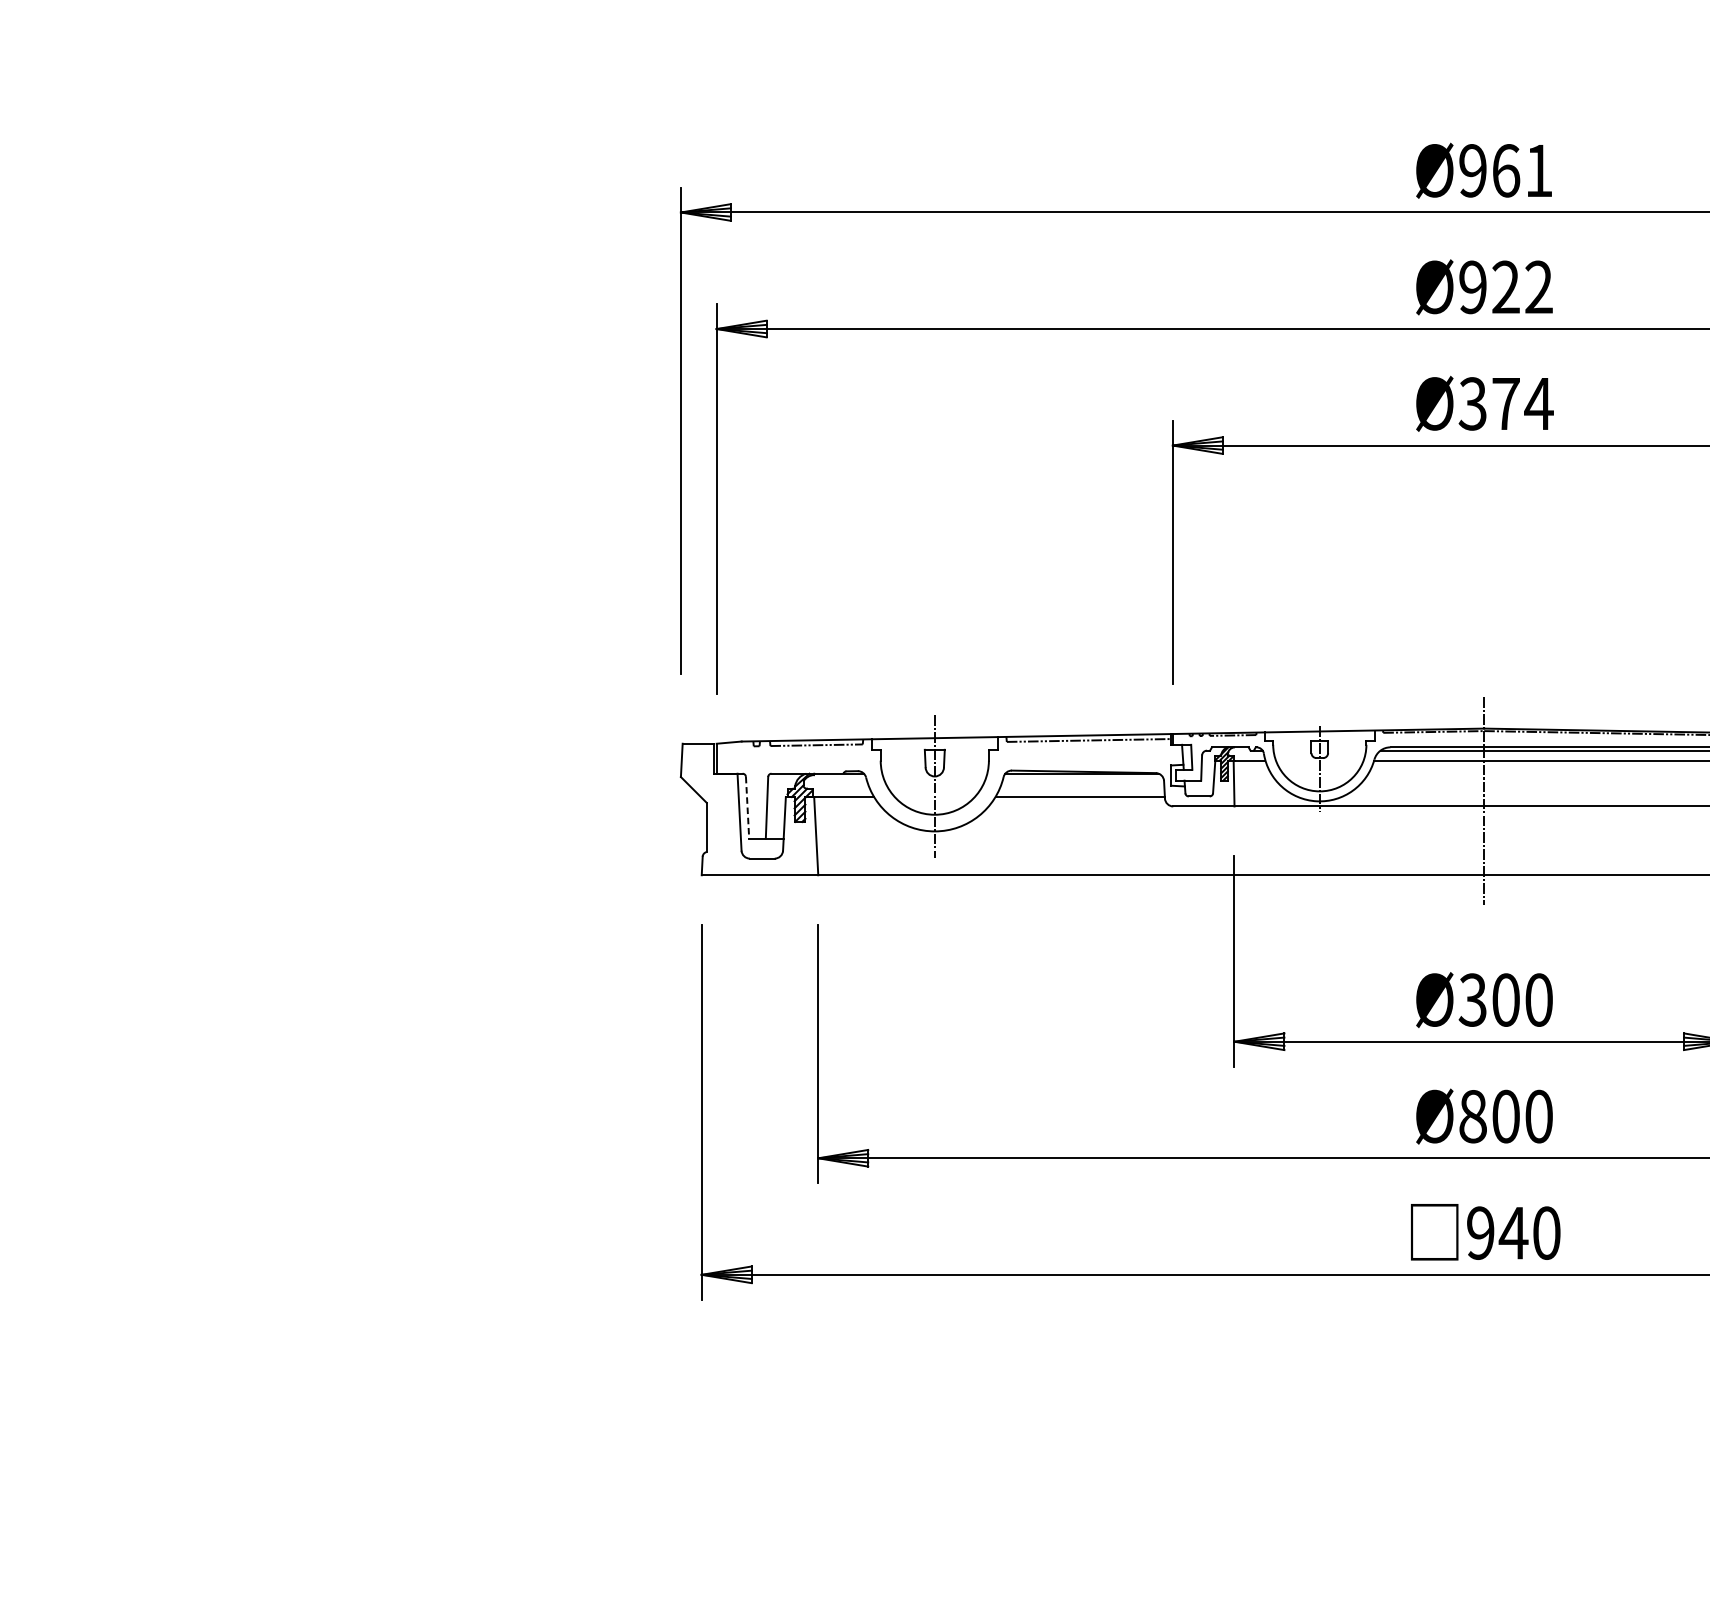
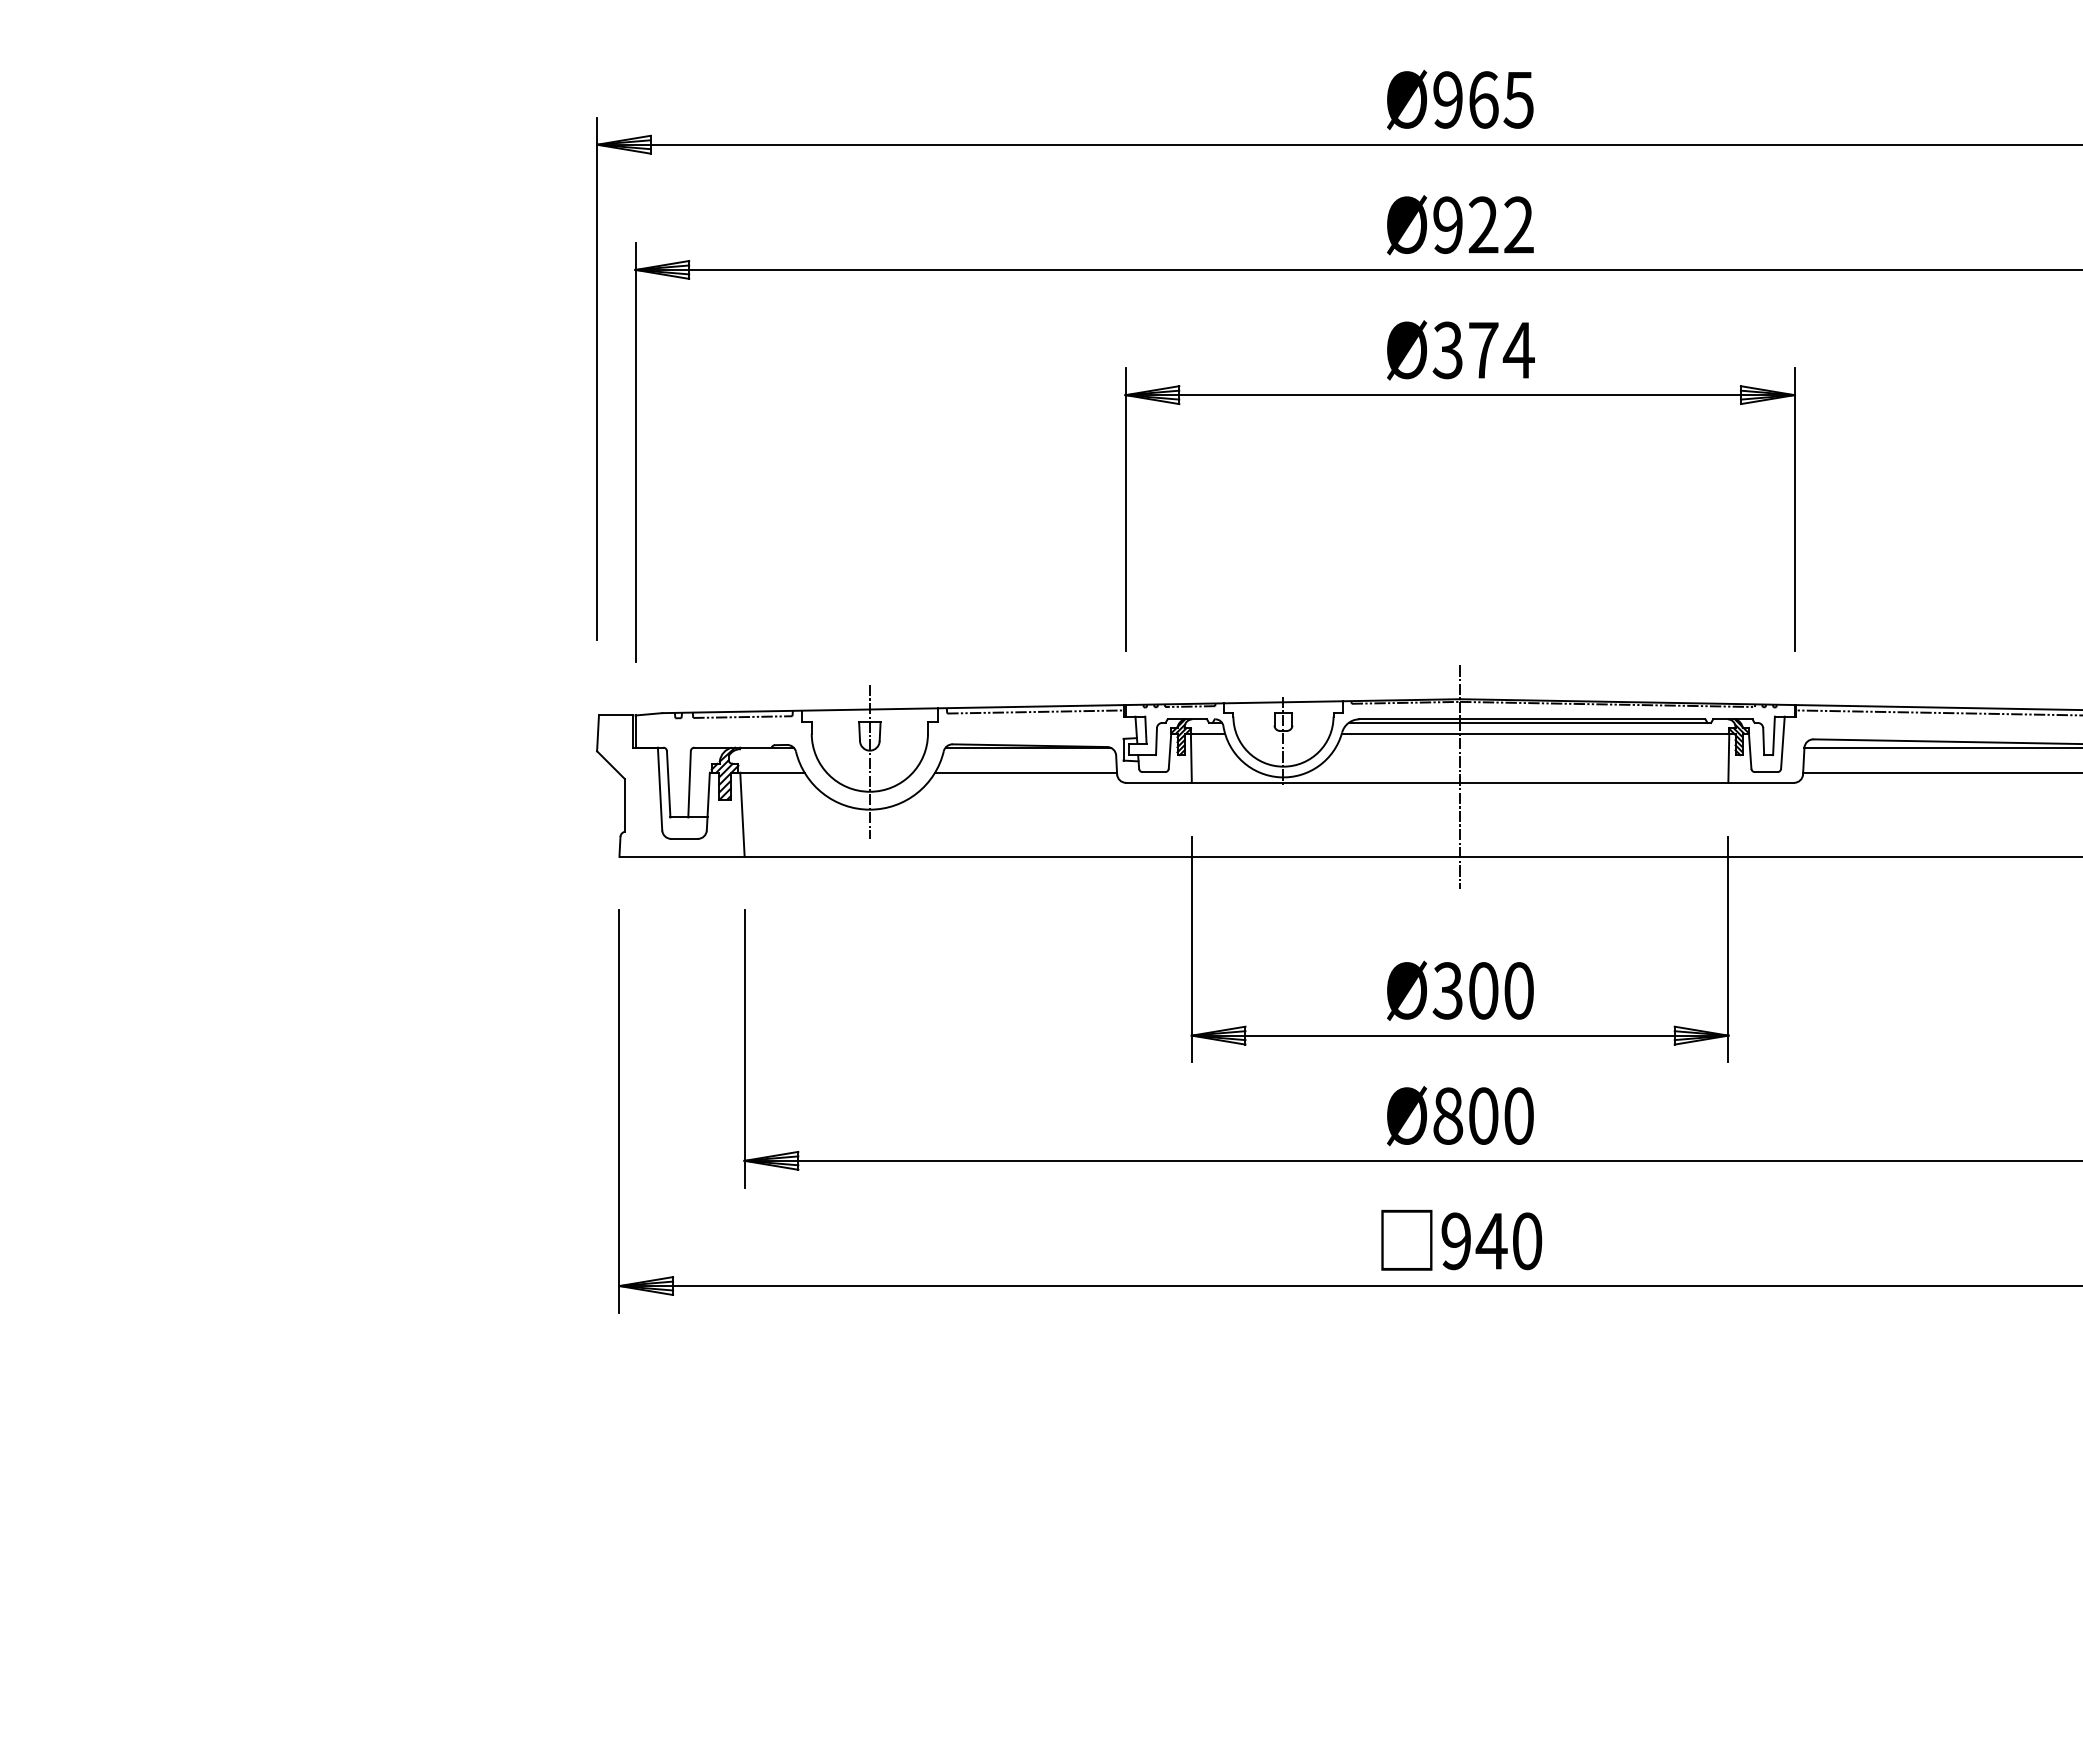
text: (1538, 171) -> (1518, 100), Ø961 -> Ø965
line: (747, 807) -> (668, 784), dashed -> solid

